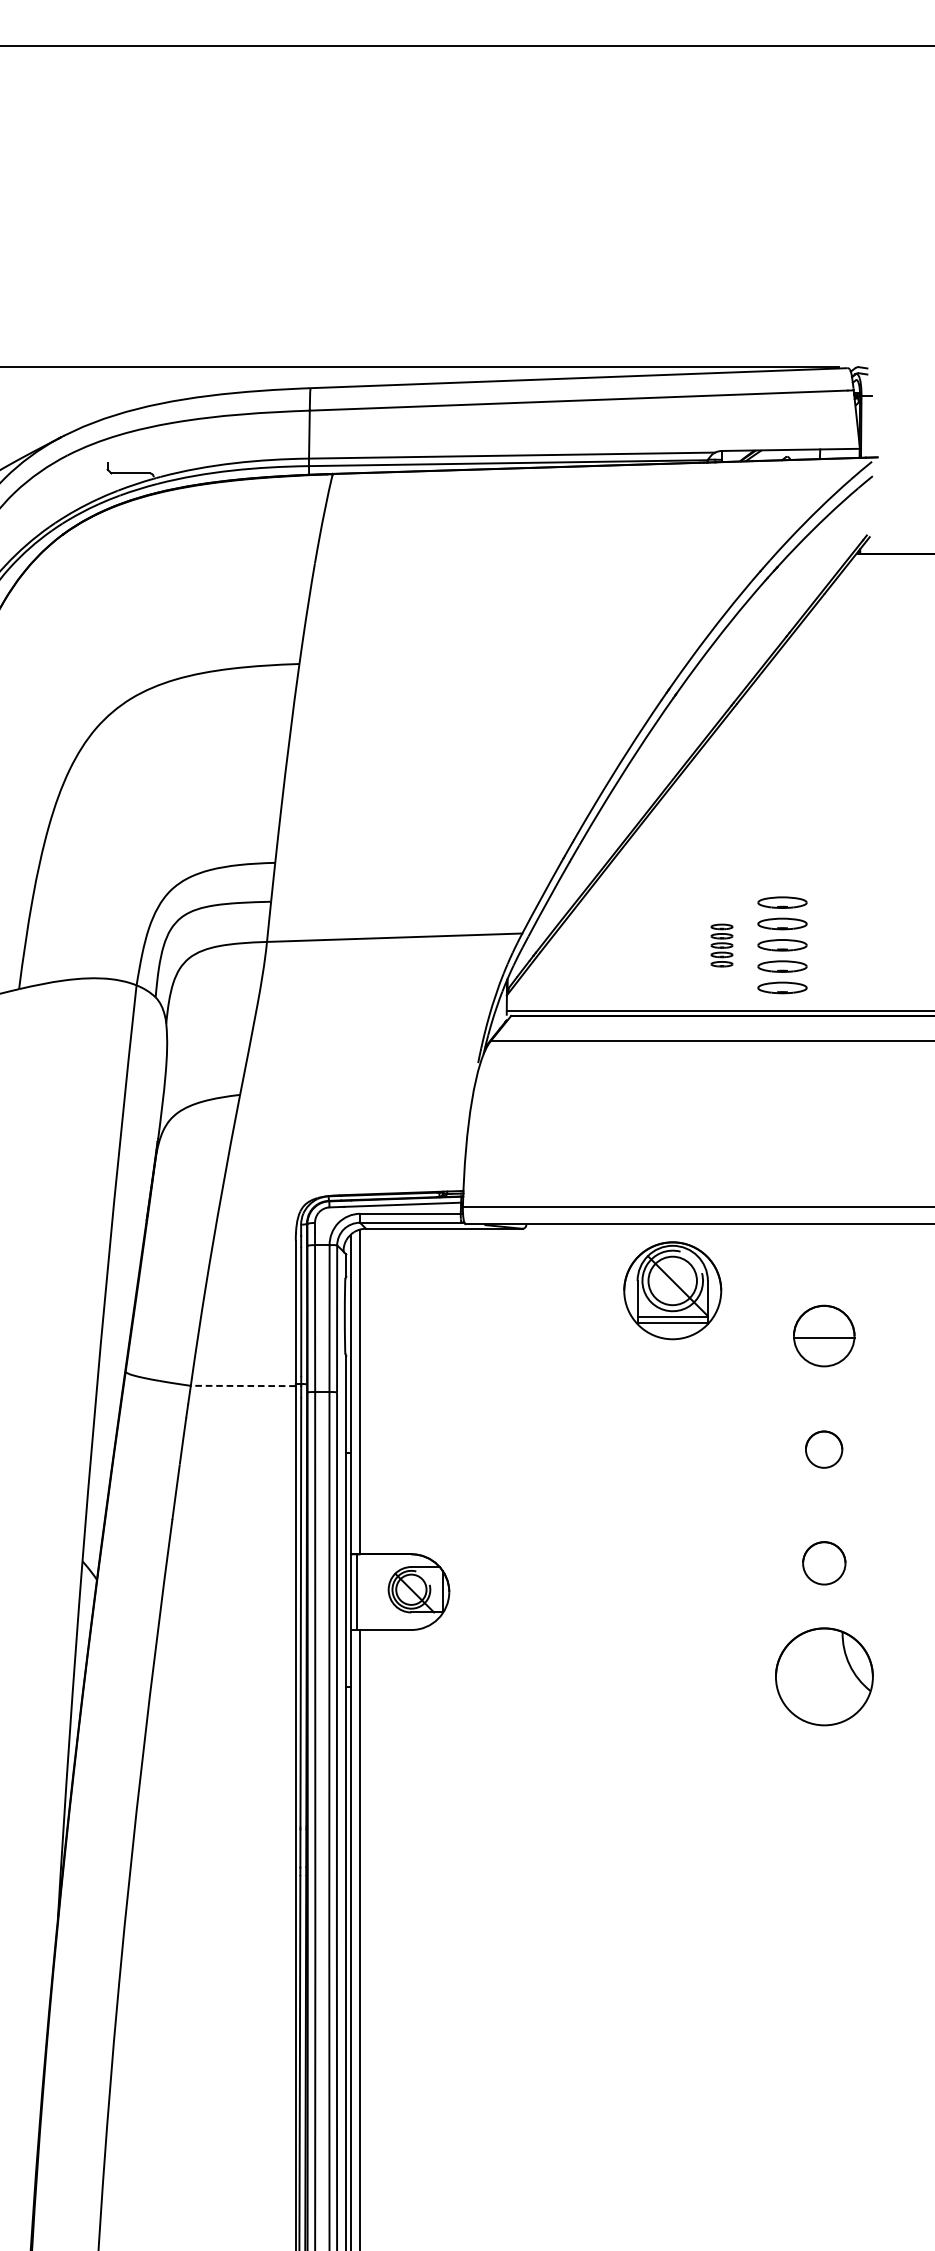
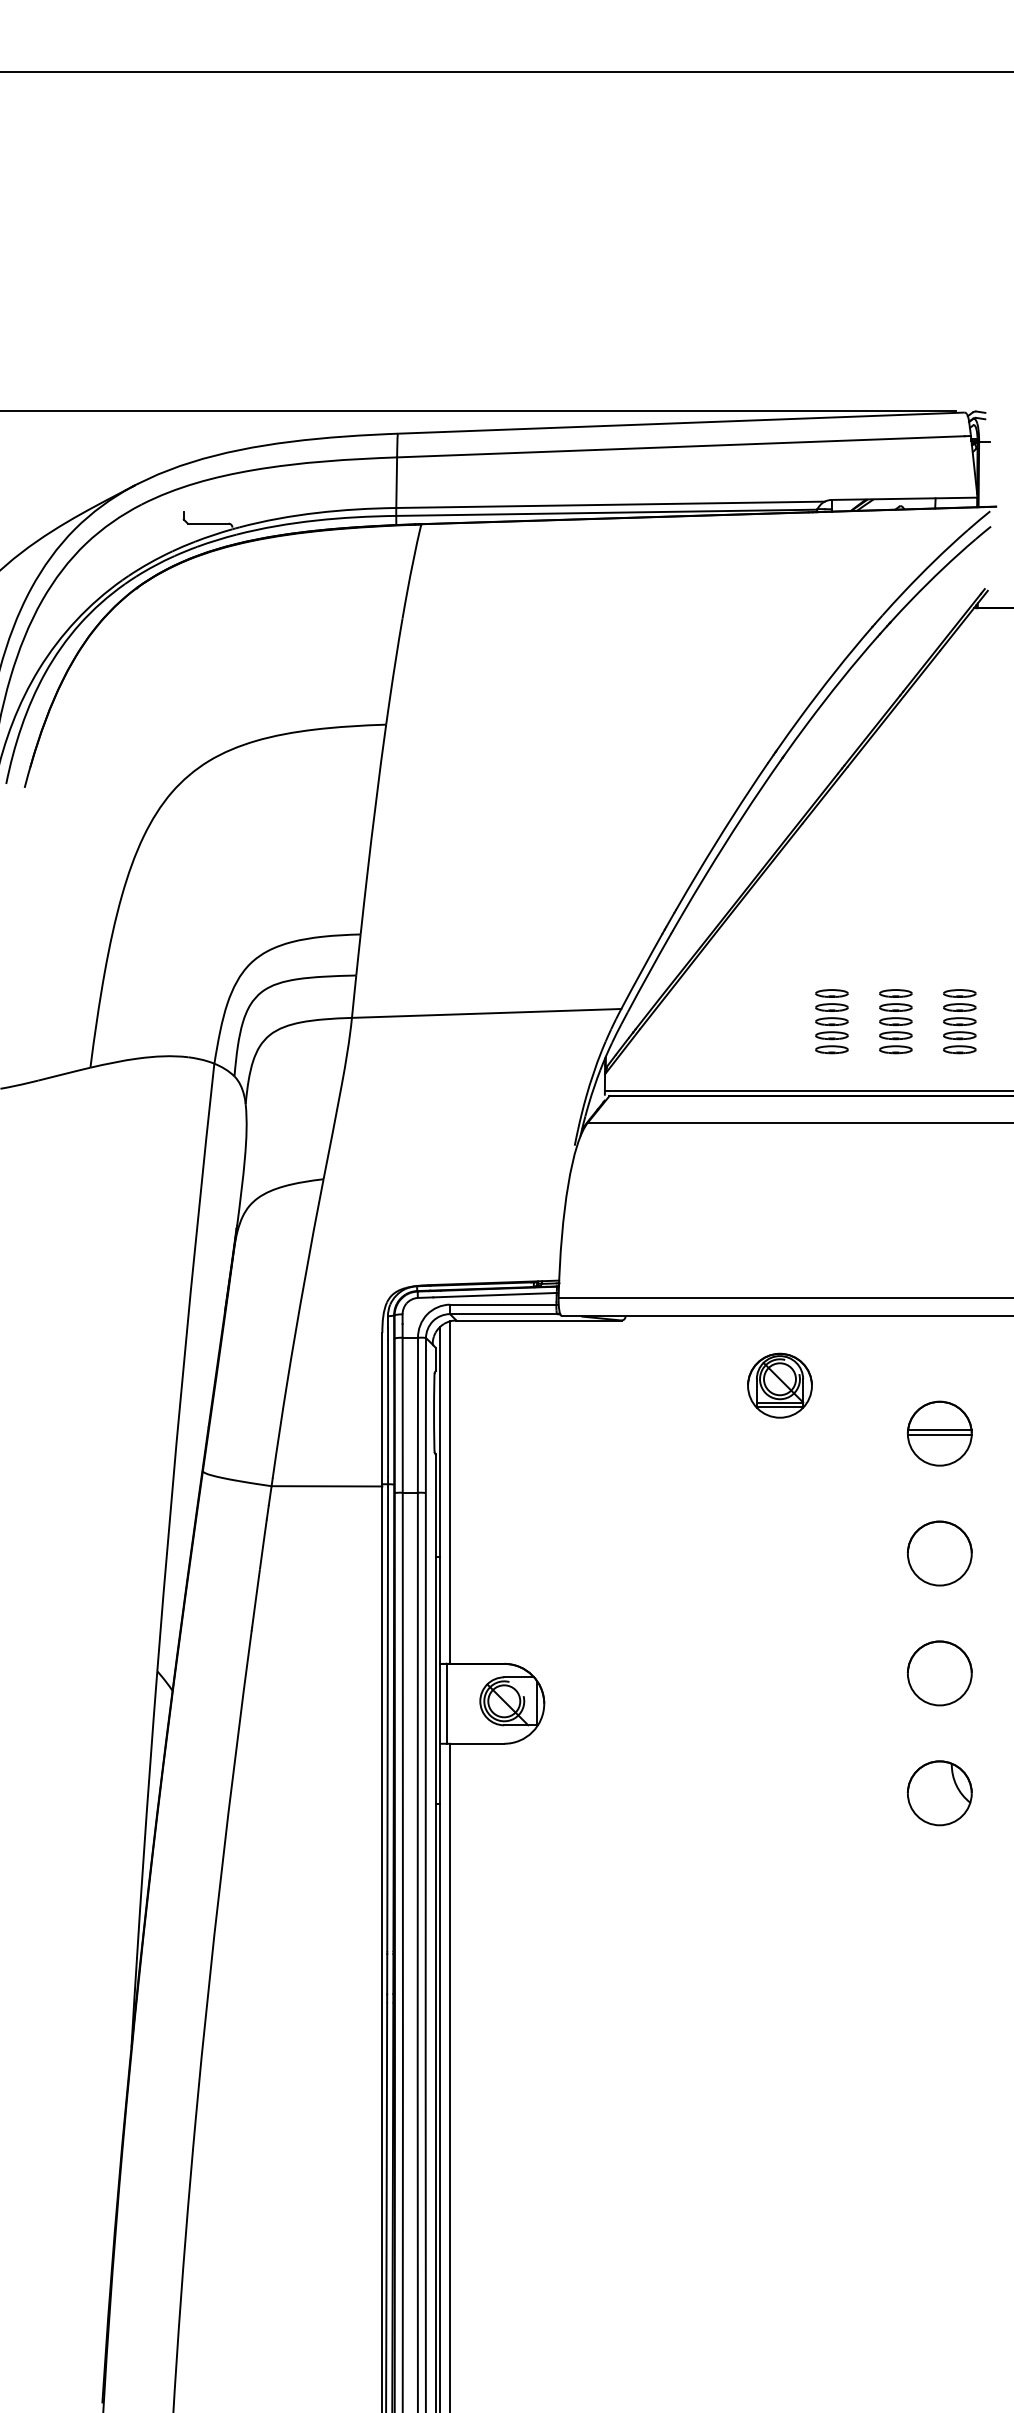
part: (721, 945) -> (831, 1021), size x1.43
part: (782, 945) -> (895, 1021), size x0.62
part: (842, 945) -> (959, 1021), added
part: (672, 1290) -> (779, 1385), size x0.62
line: (823, 1332) -> (939, 1429), added
line: (242, 1386) -> (326, 1486), dashed -> solid
part: (823, 1449) -> (939, 1553), size x1.67
part: (823, 1563) -> (939, 1673), size x1.43
part: (823, 1677) -> (939, 1793), size x0.62

